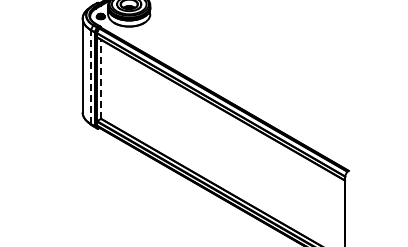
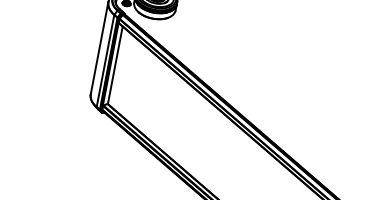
line: (90, 77) -> (105, 61), dashed -> solid
line: (101, 78) -> (115, 64), dashed -> solid

